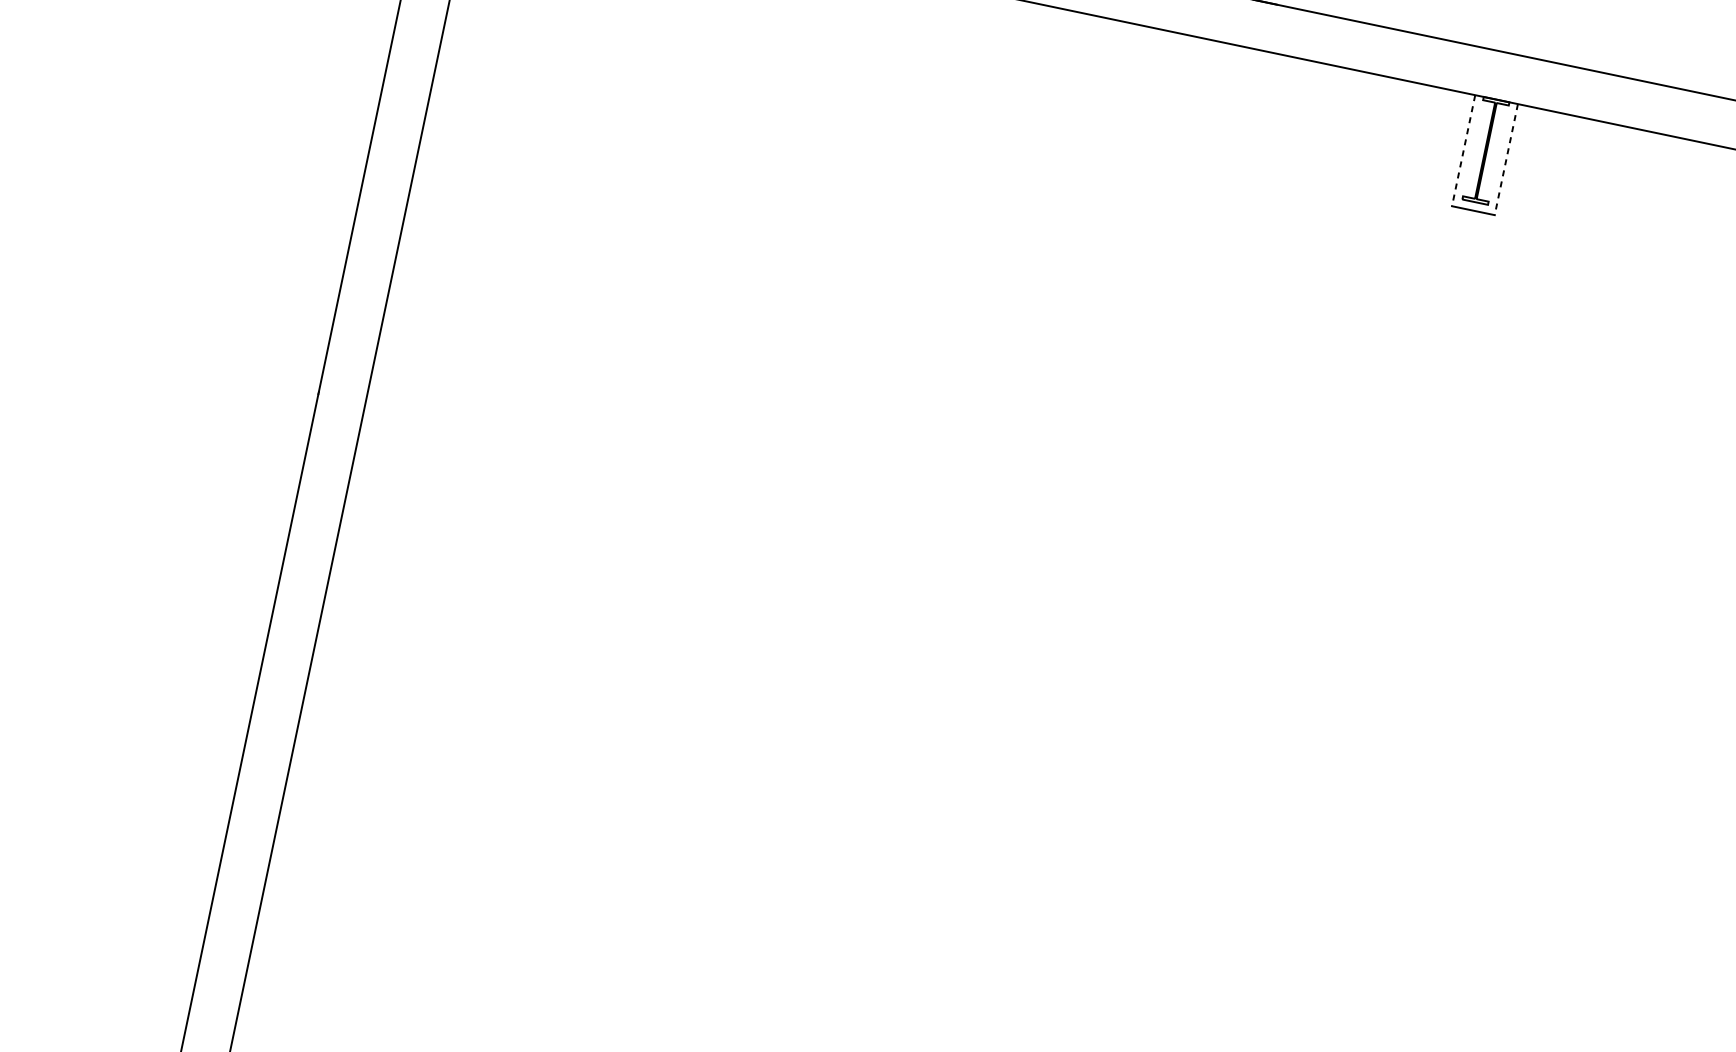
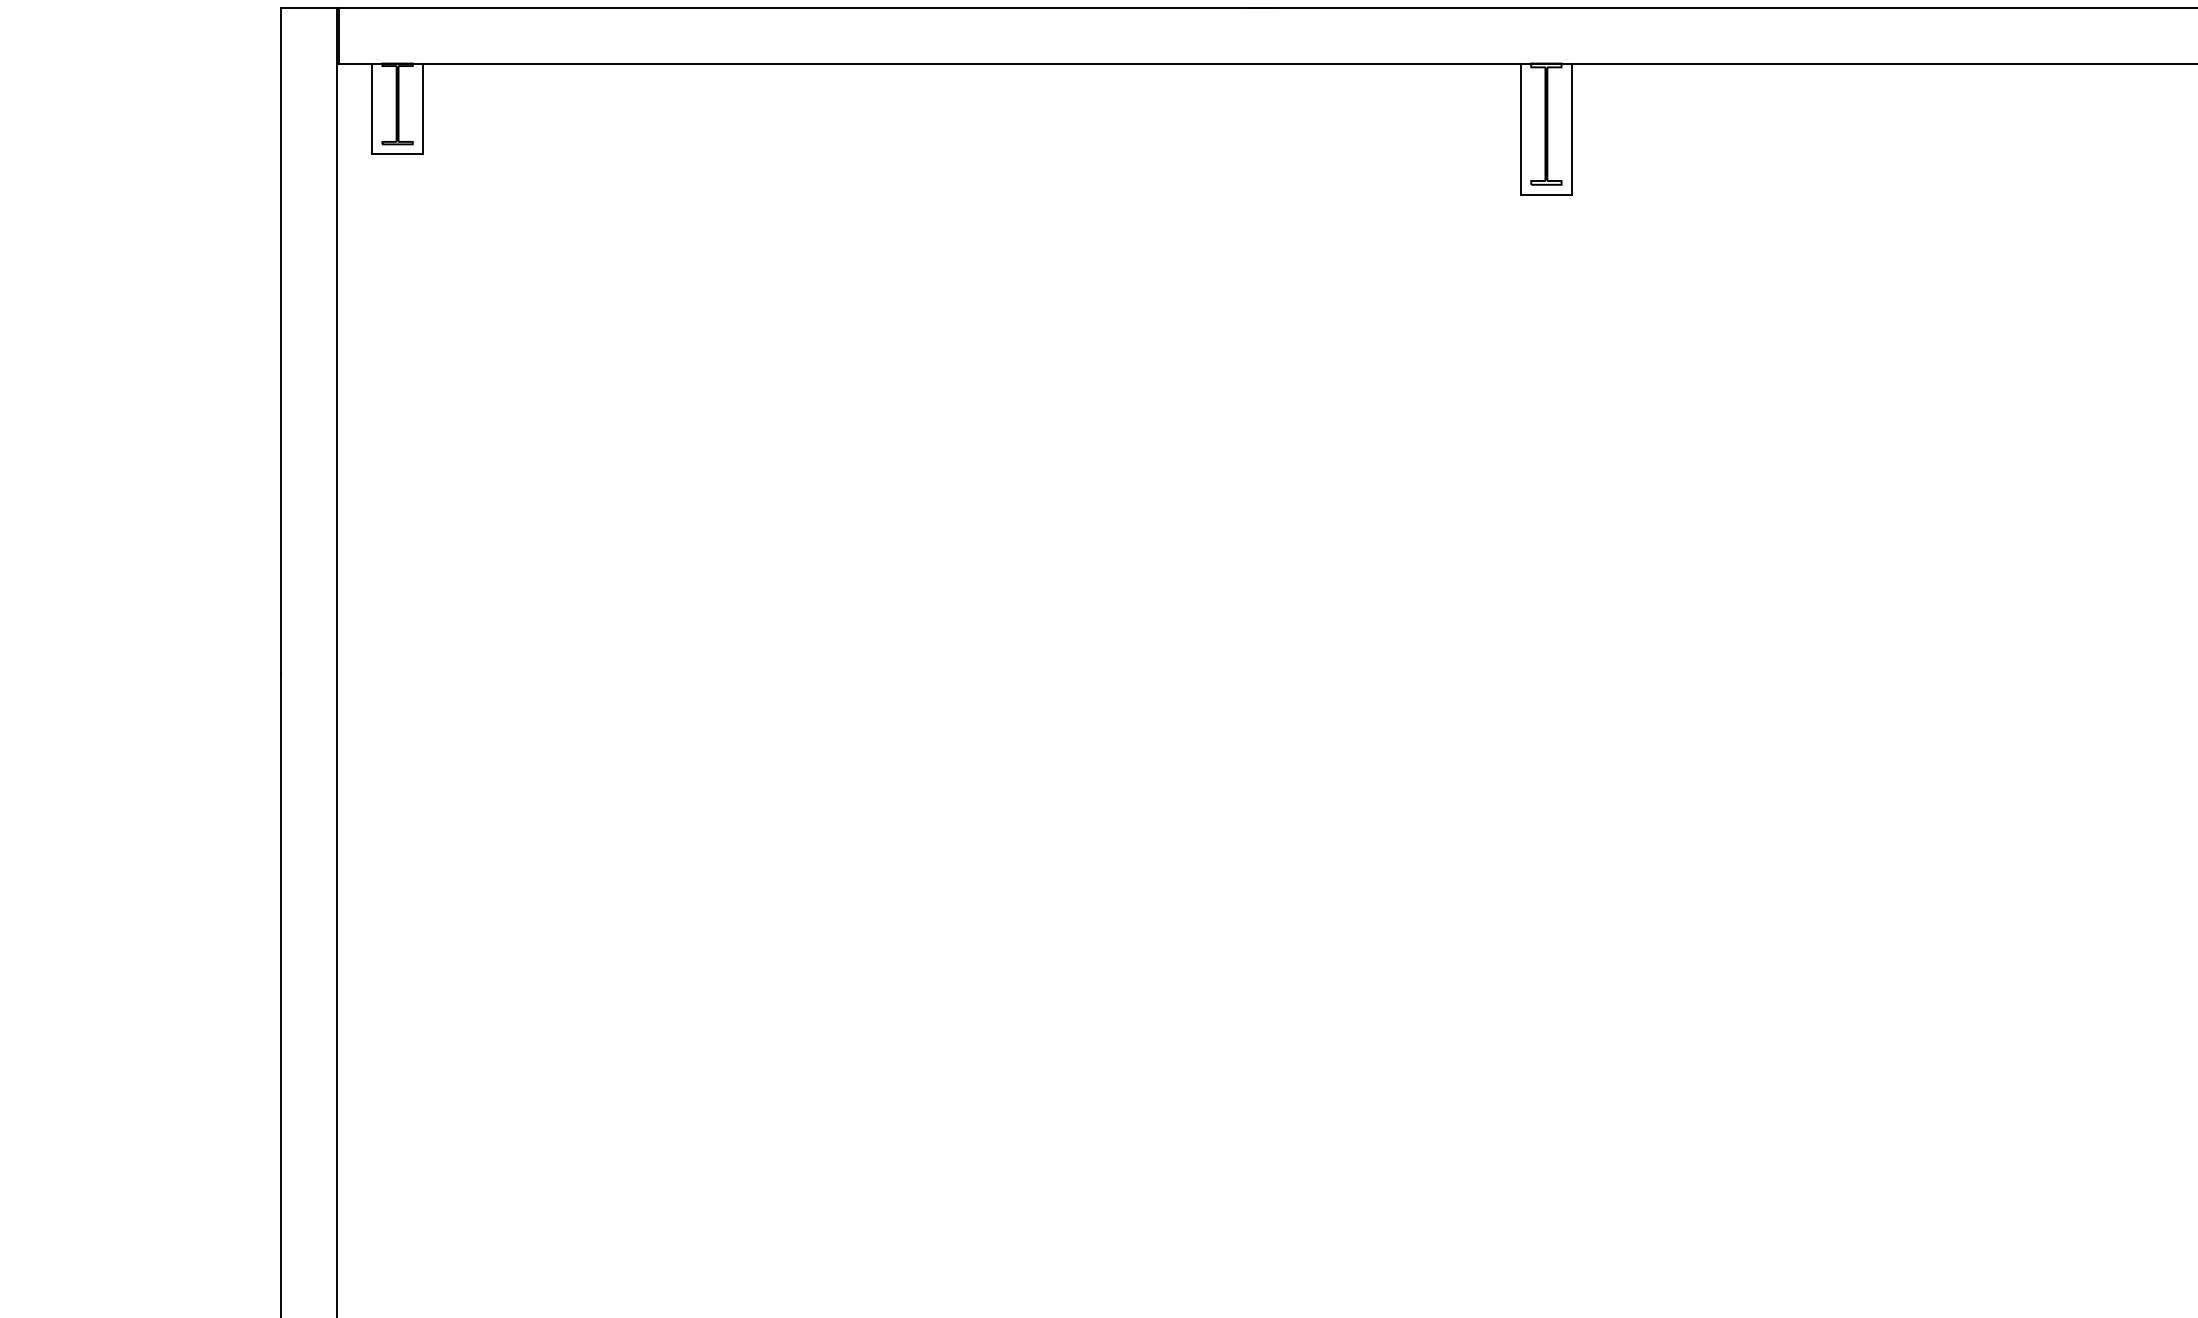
line: (1463, 151) -> (1521, 129), dashed -> solid
line: (1506, 159) -> (1571, 129), dashed -> solid

